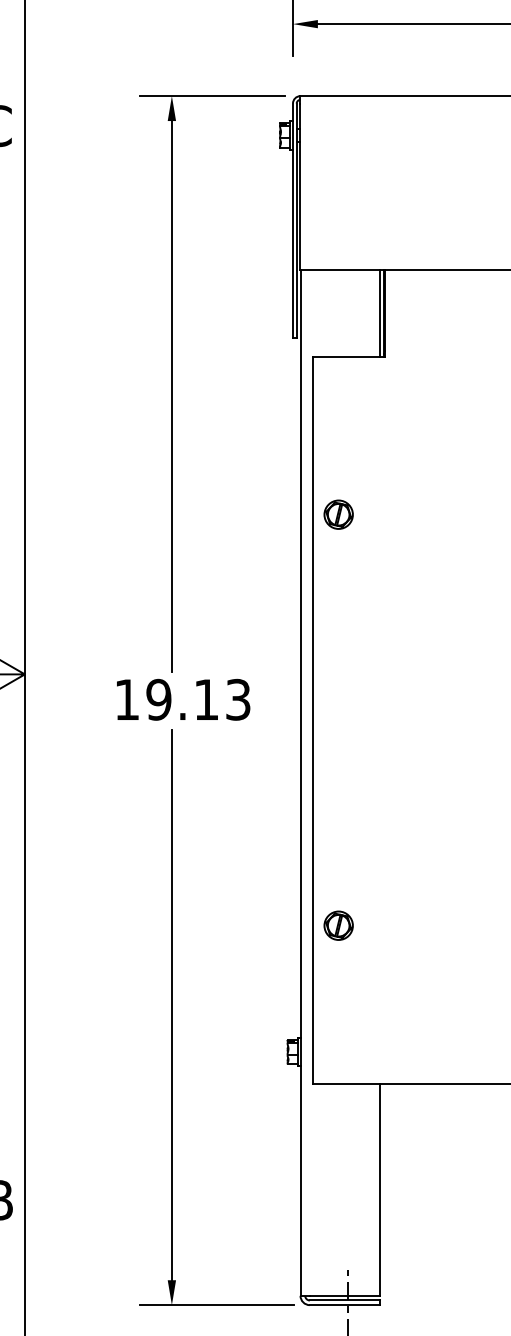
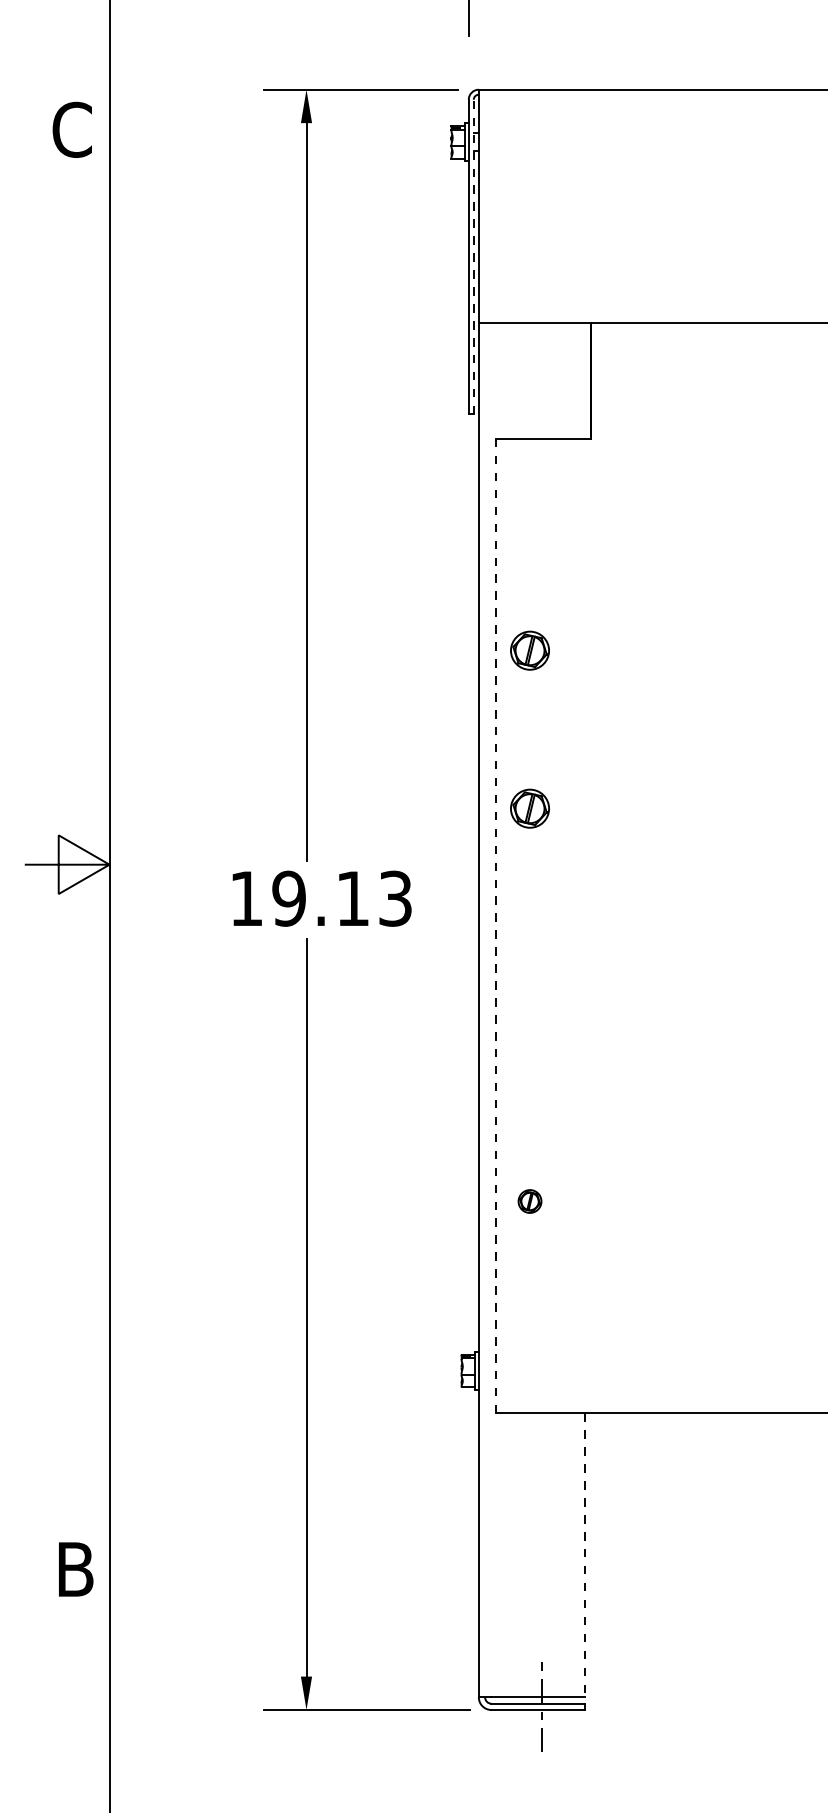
line: (296, 220) -> (473, 256), solid -> dashed
line: (379, 313) -> (584, 380), removed
part: (338, 632) -> (529, 808), added
line: (313, 720) -> (496, 926), solid -> dashed
part: (338, 925) -> (529, 1201), size x0.6
line: (379, 1189) -> (584, 1555), solid -> dashed

